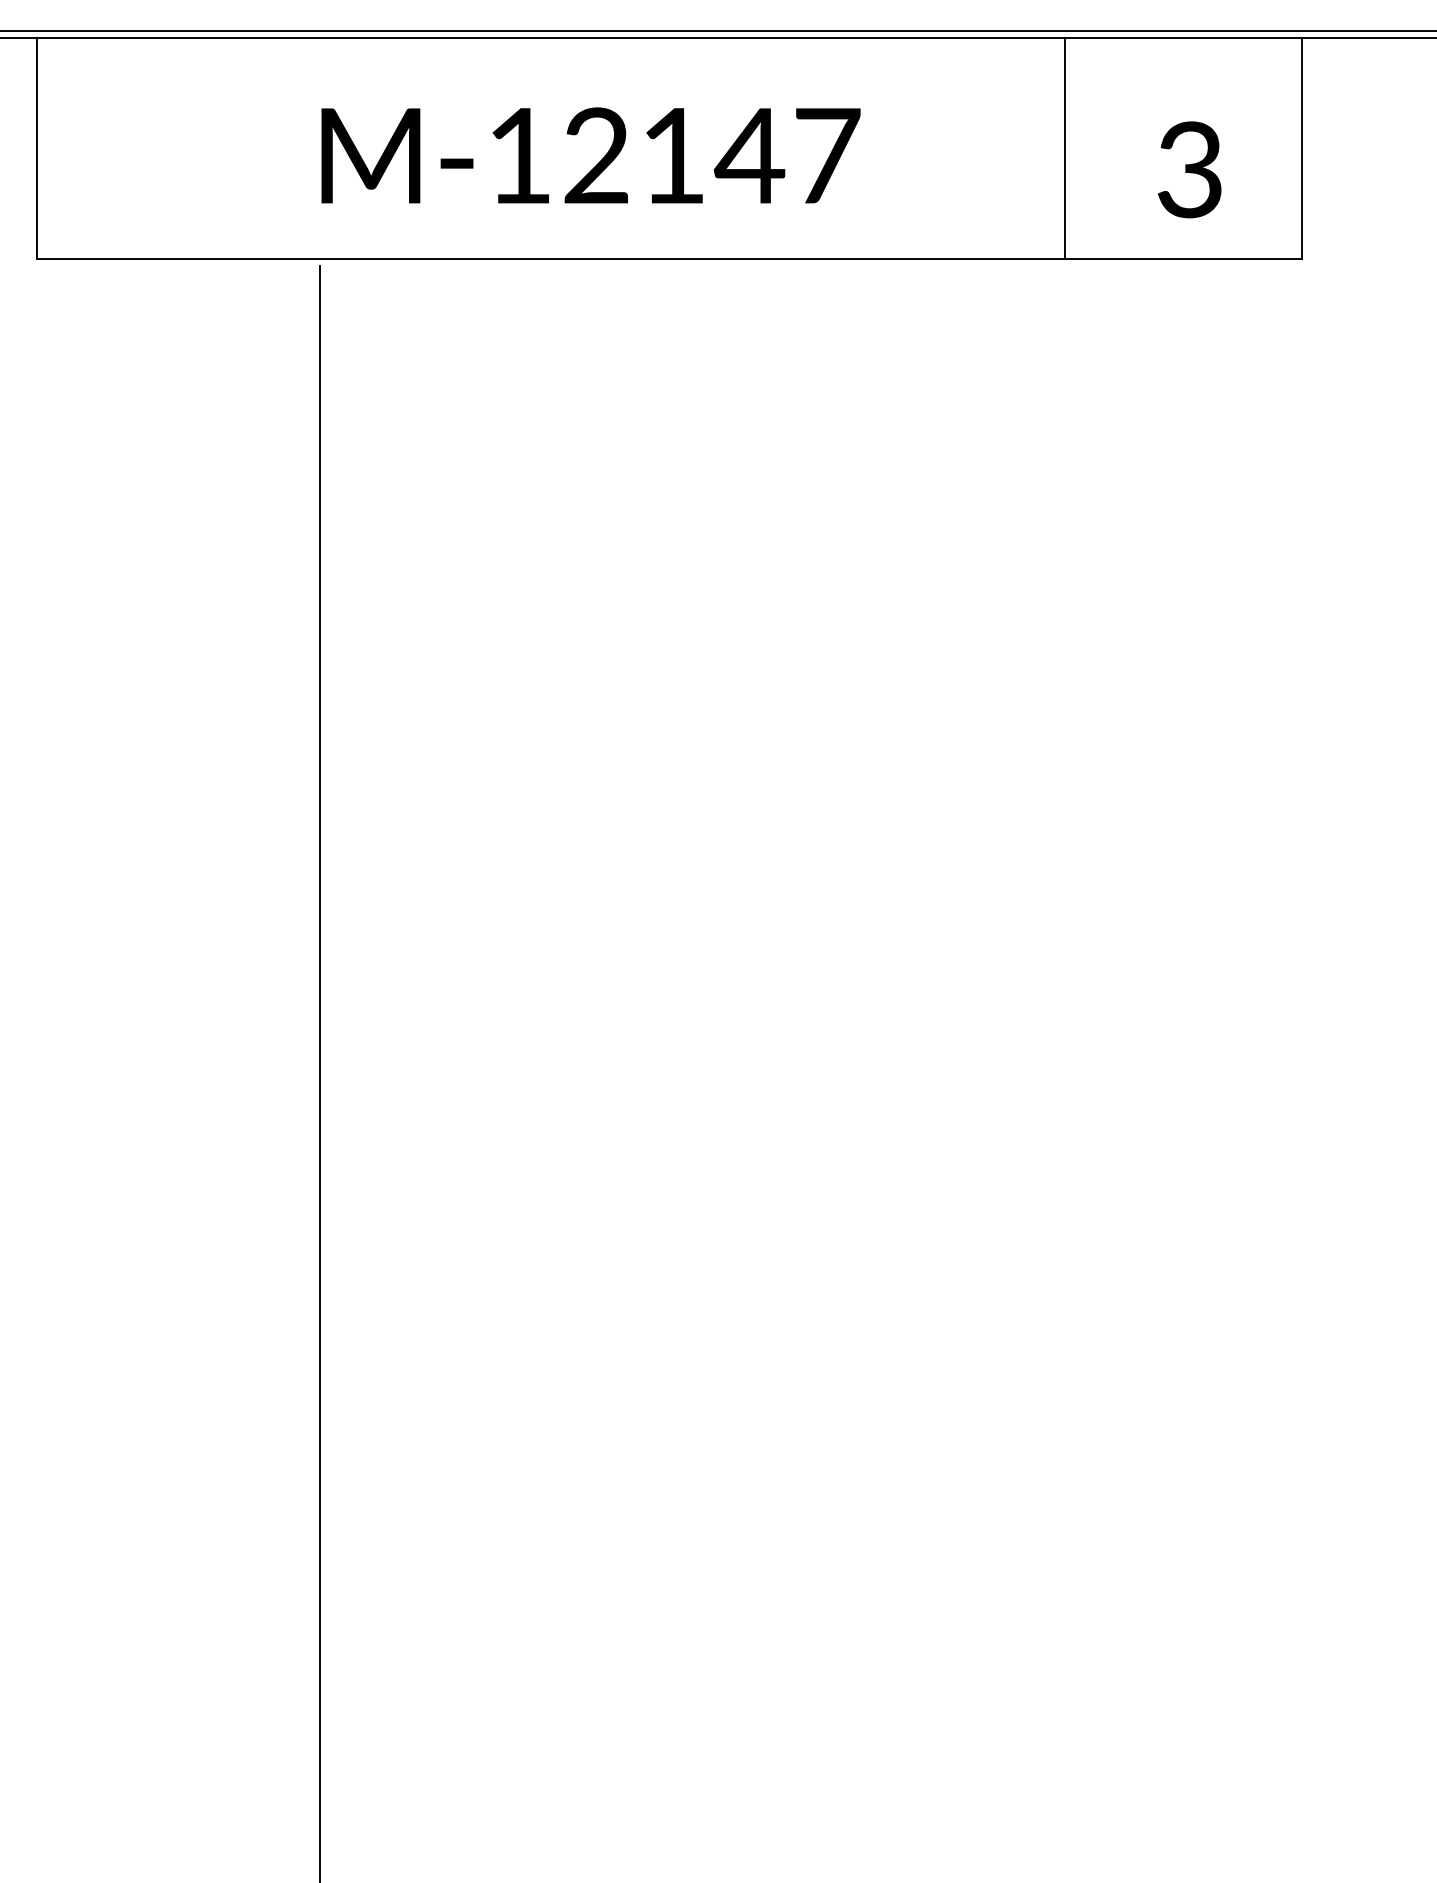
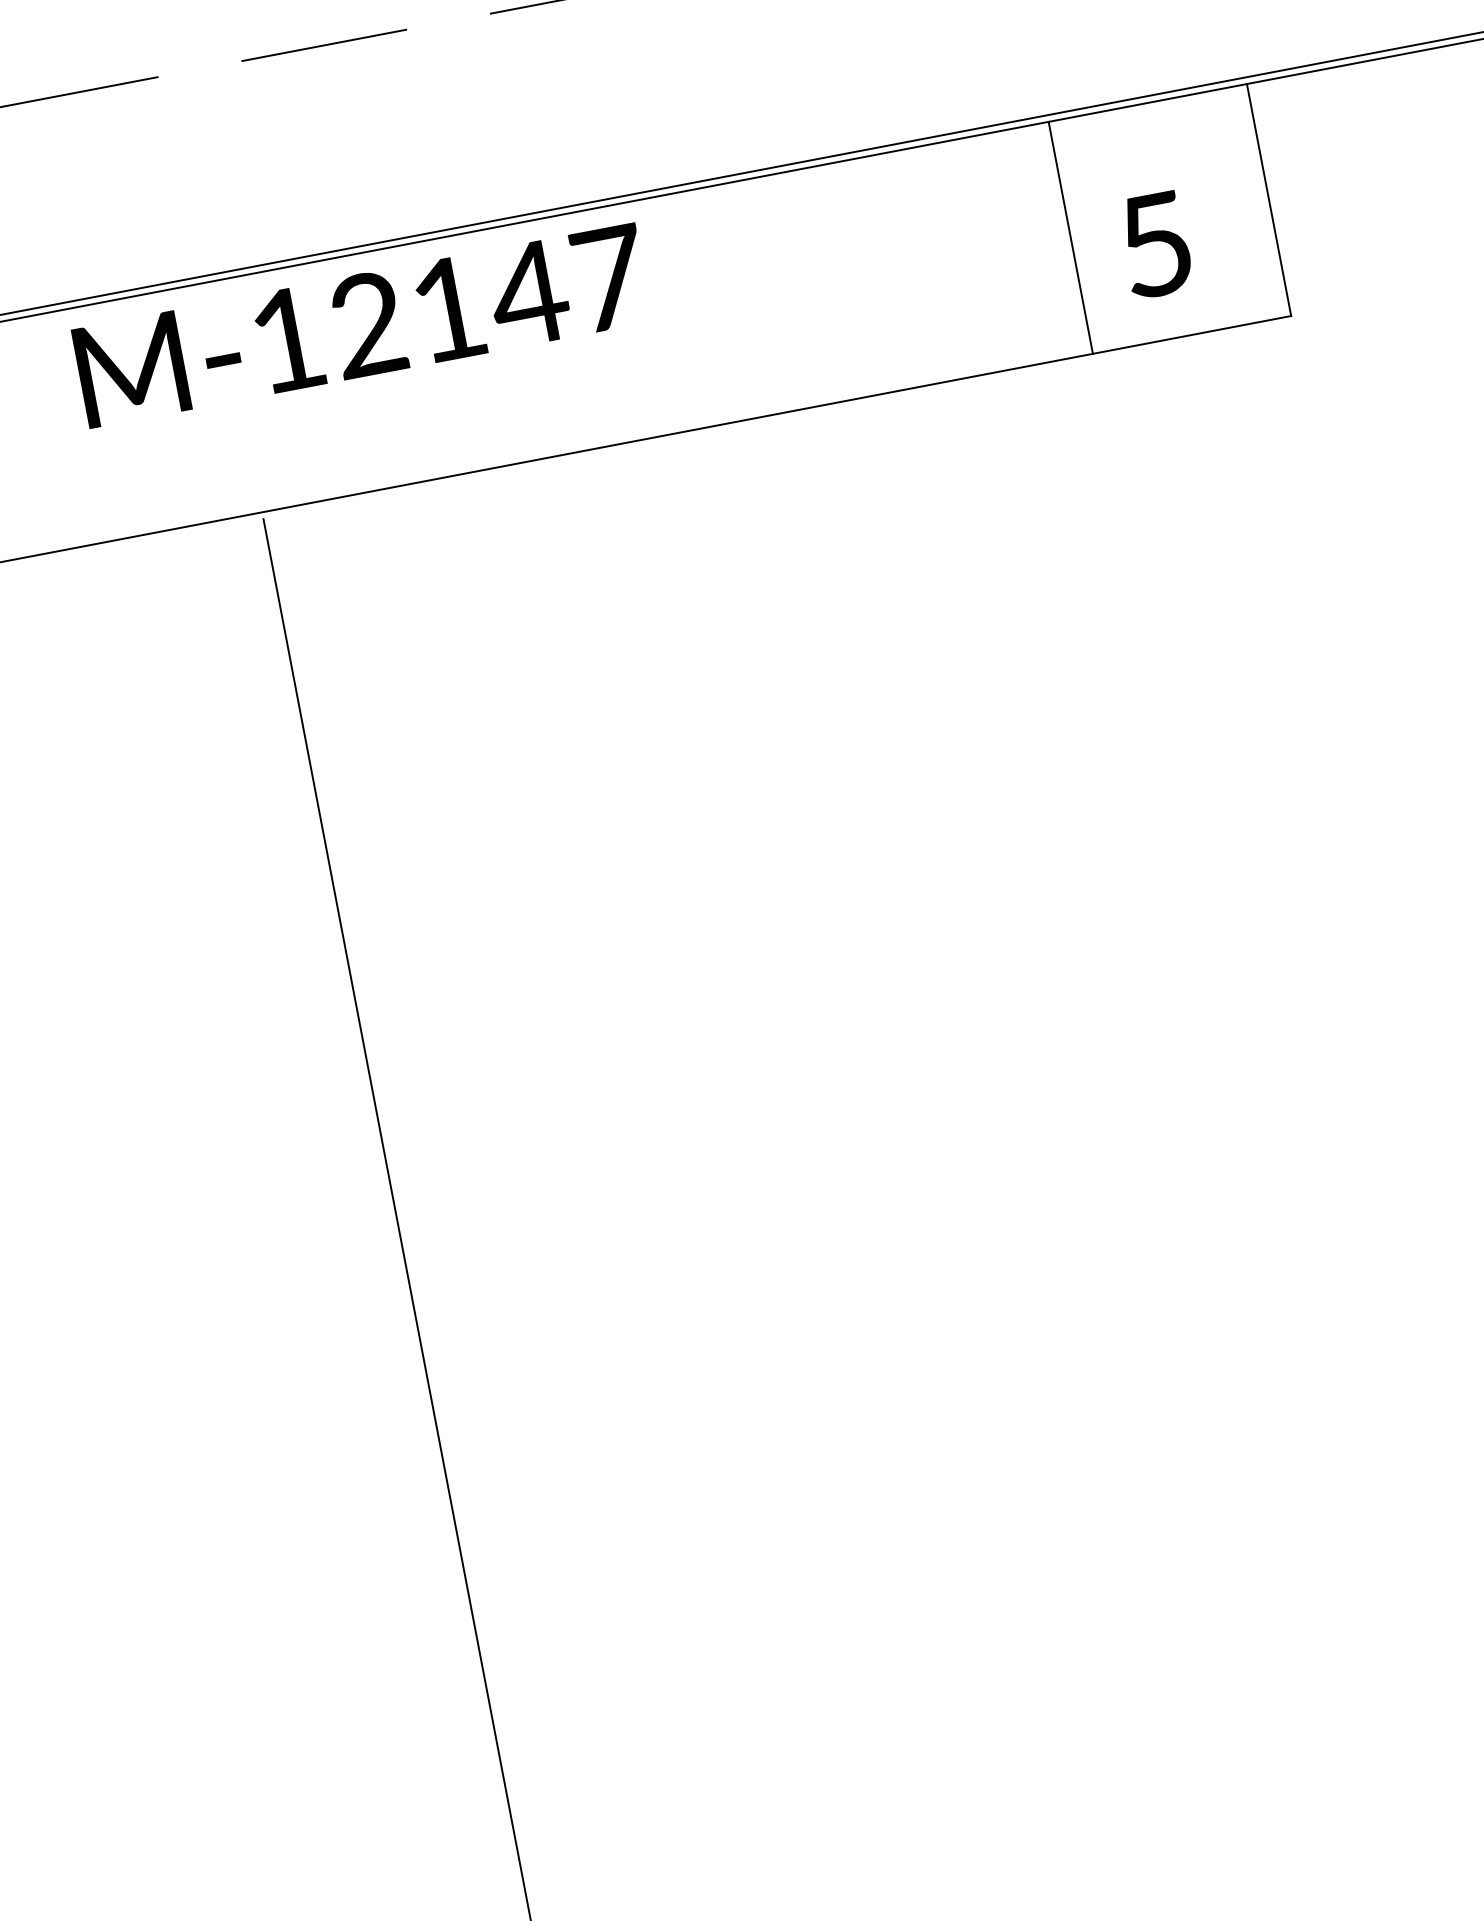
line: (1065, 148) -> (1071, 237), moved
text: (590, 155) -> (361, 325), moved
text: (1189, 169) -> (1154, 244), 3 -> 5

